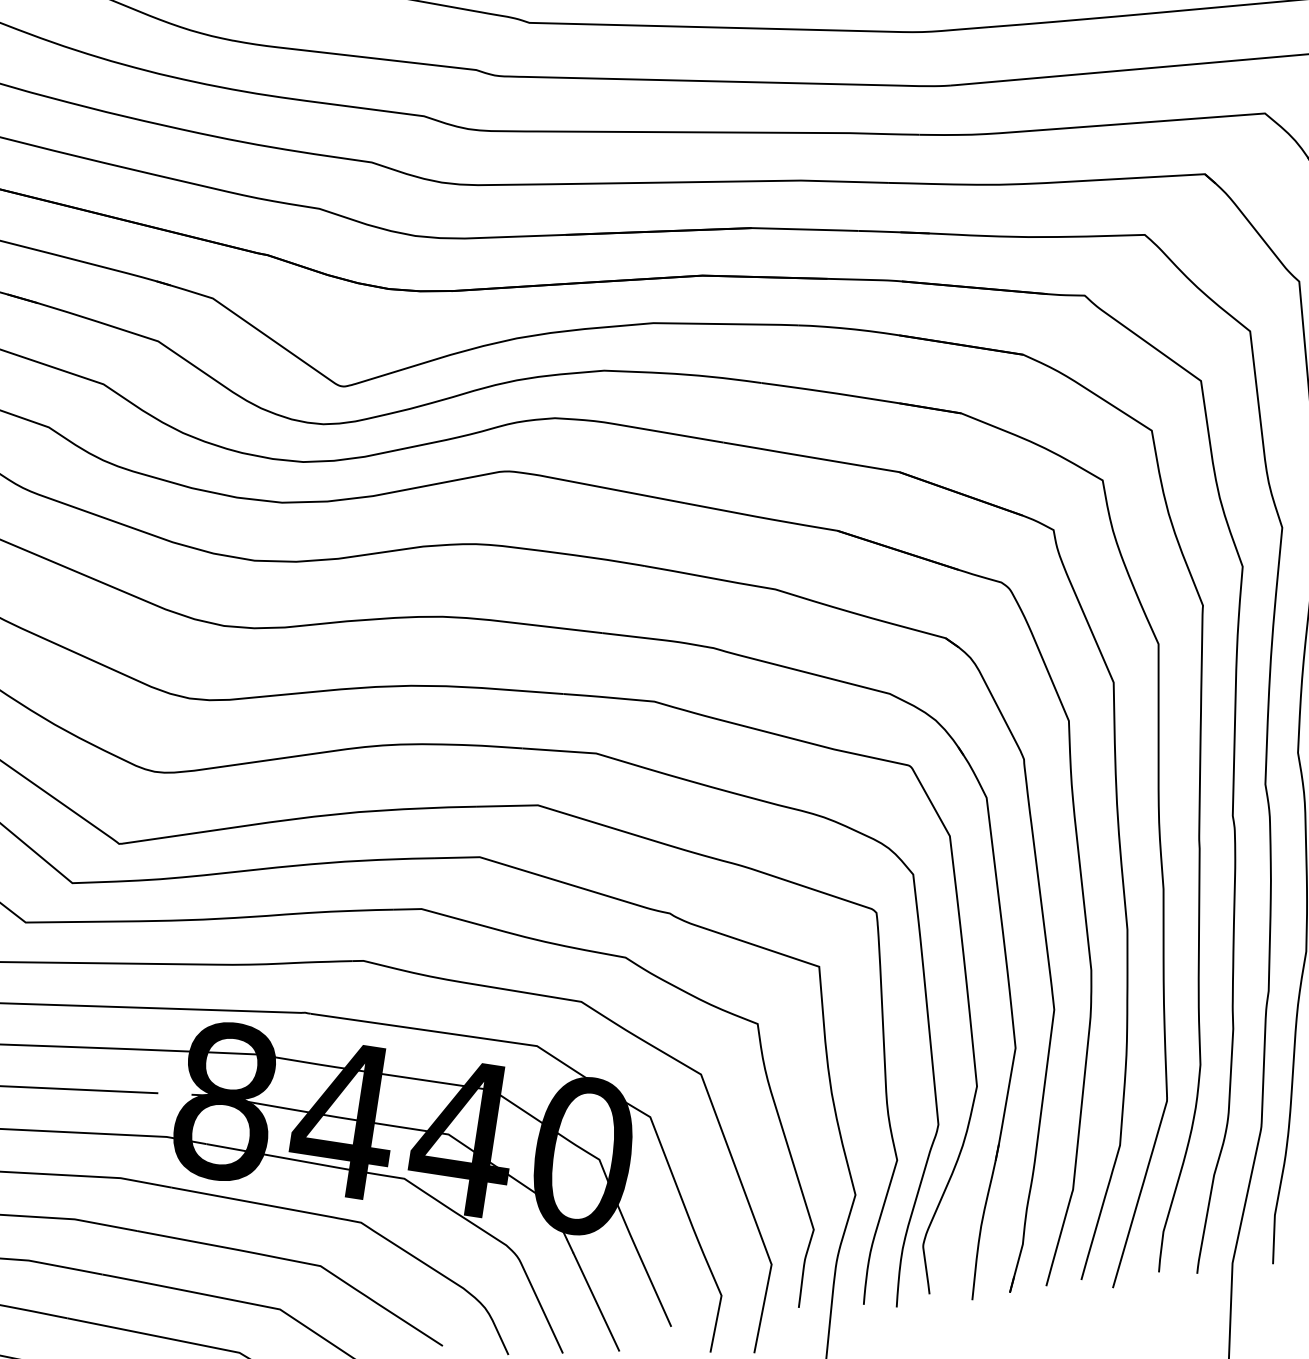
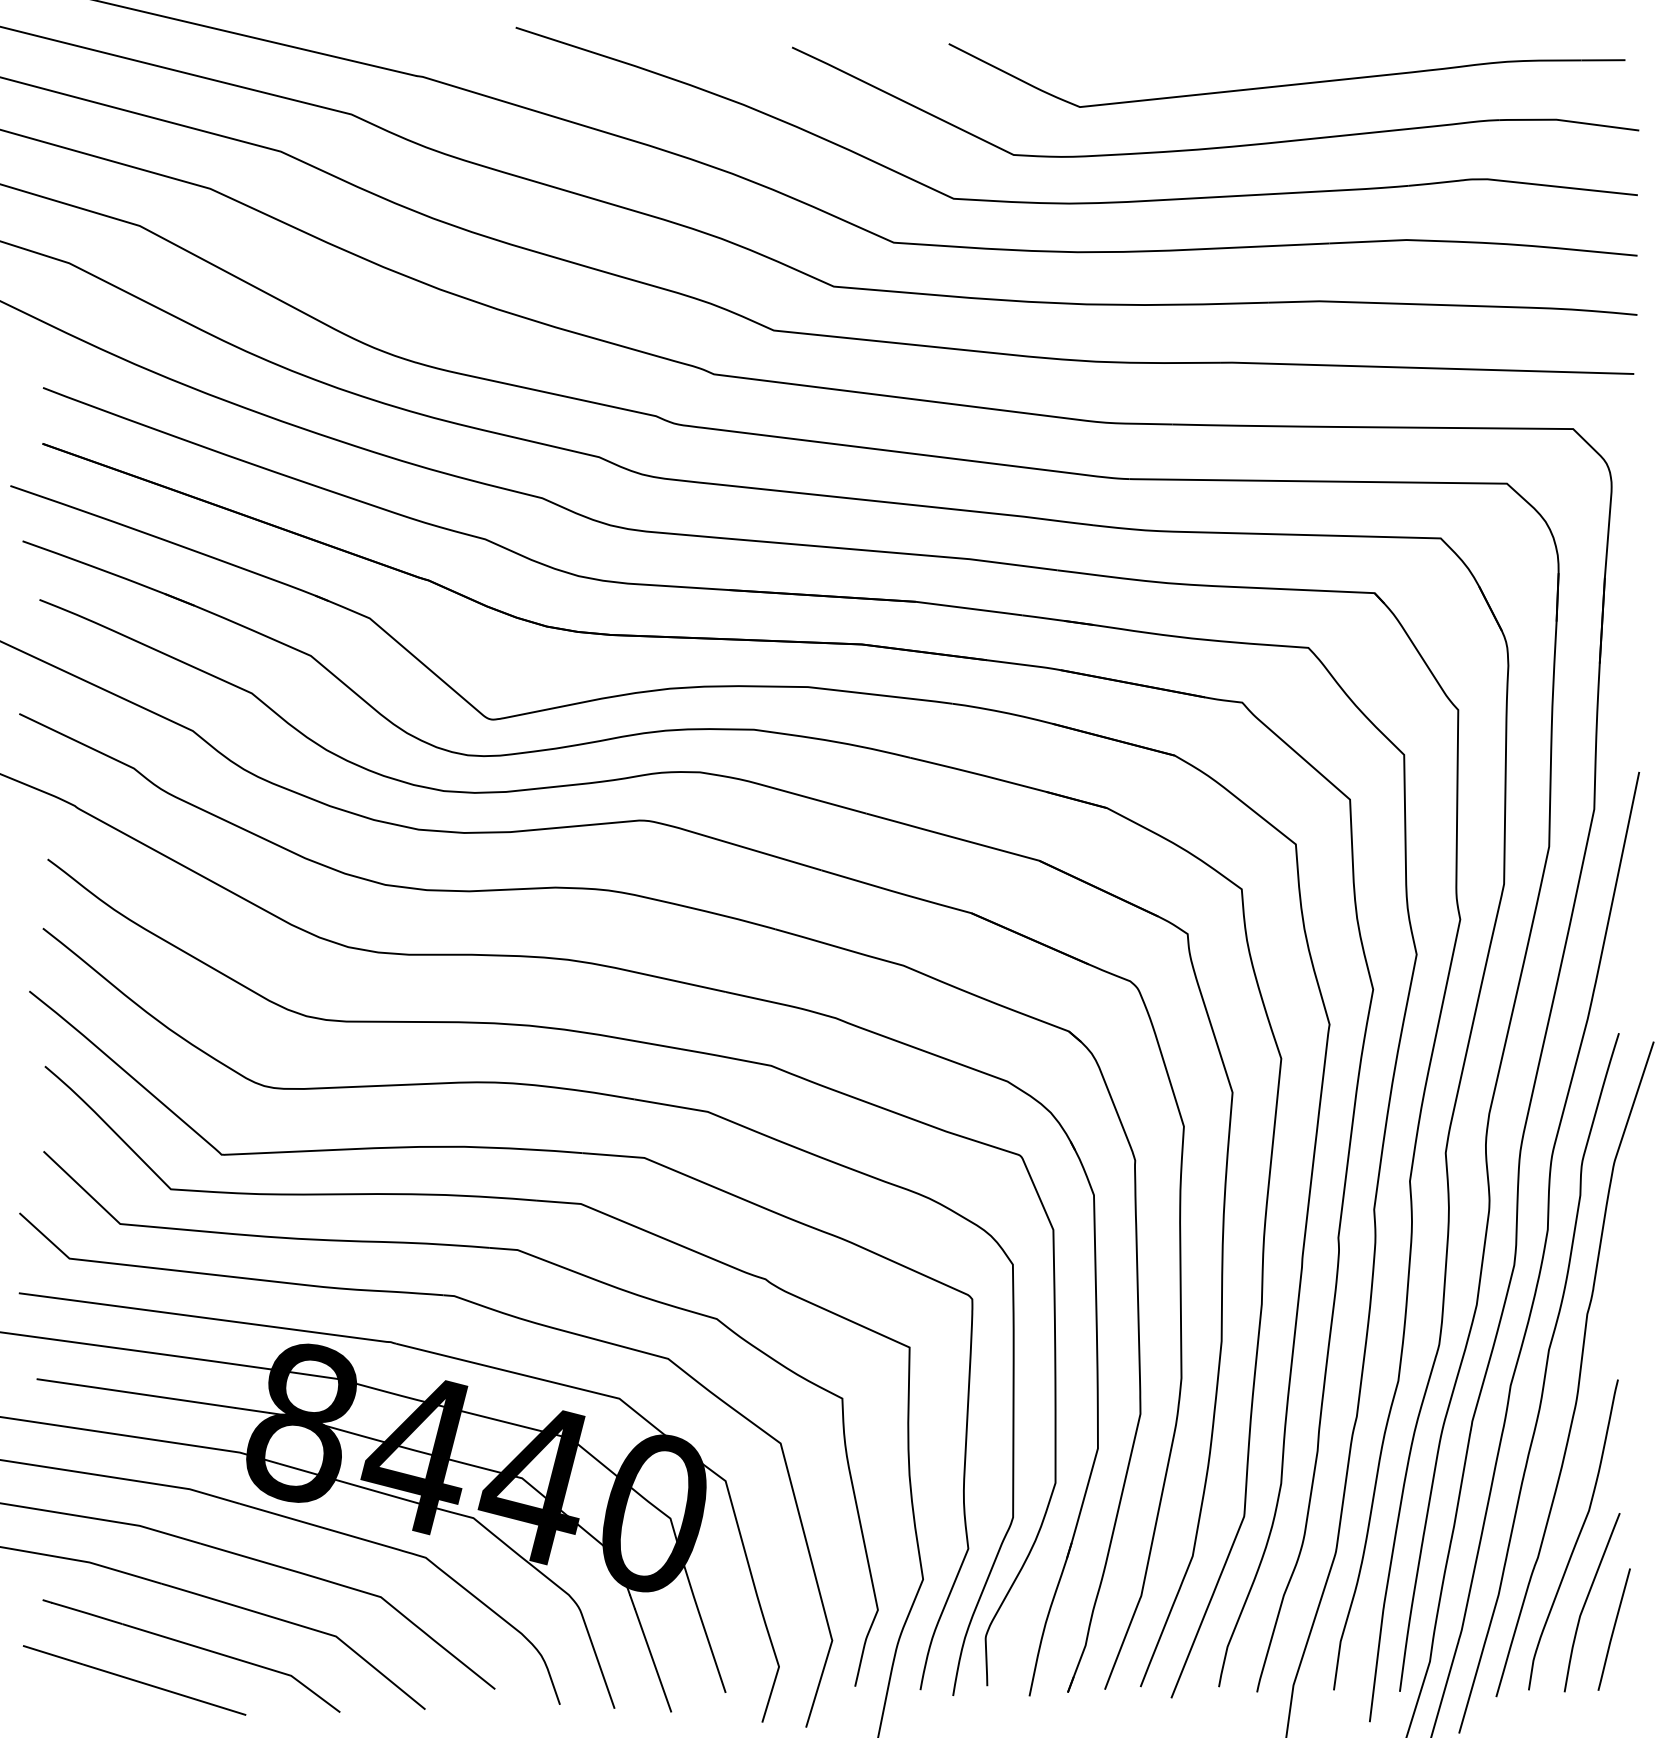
line: (174, 1094) -> (251, 1410), added

